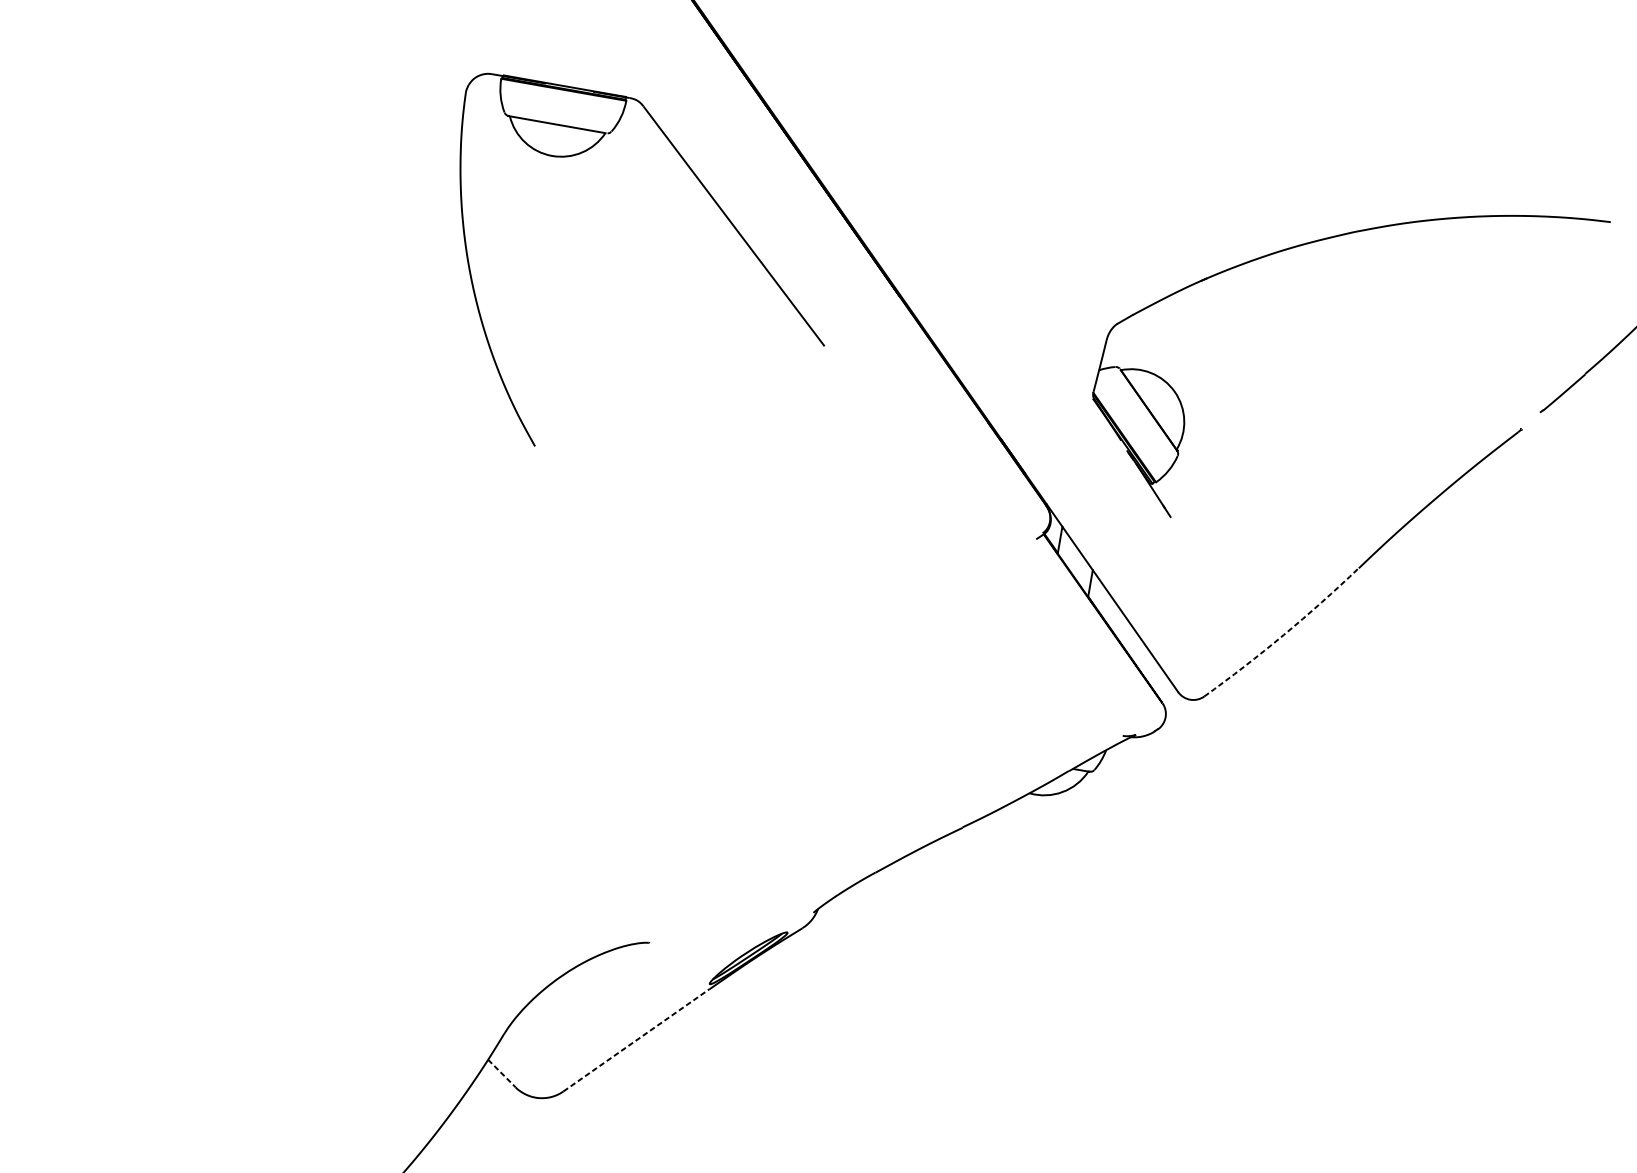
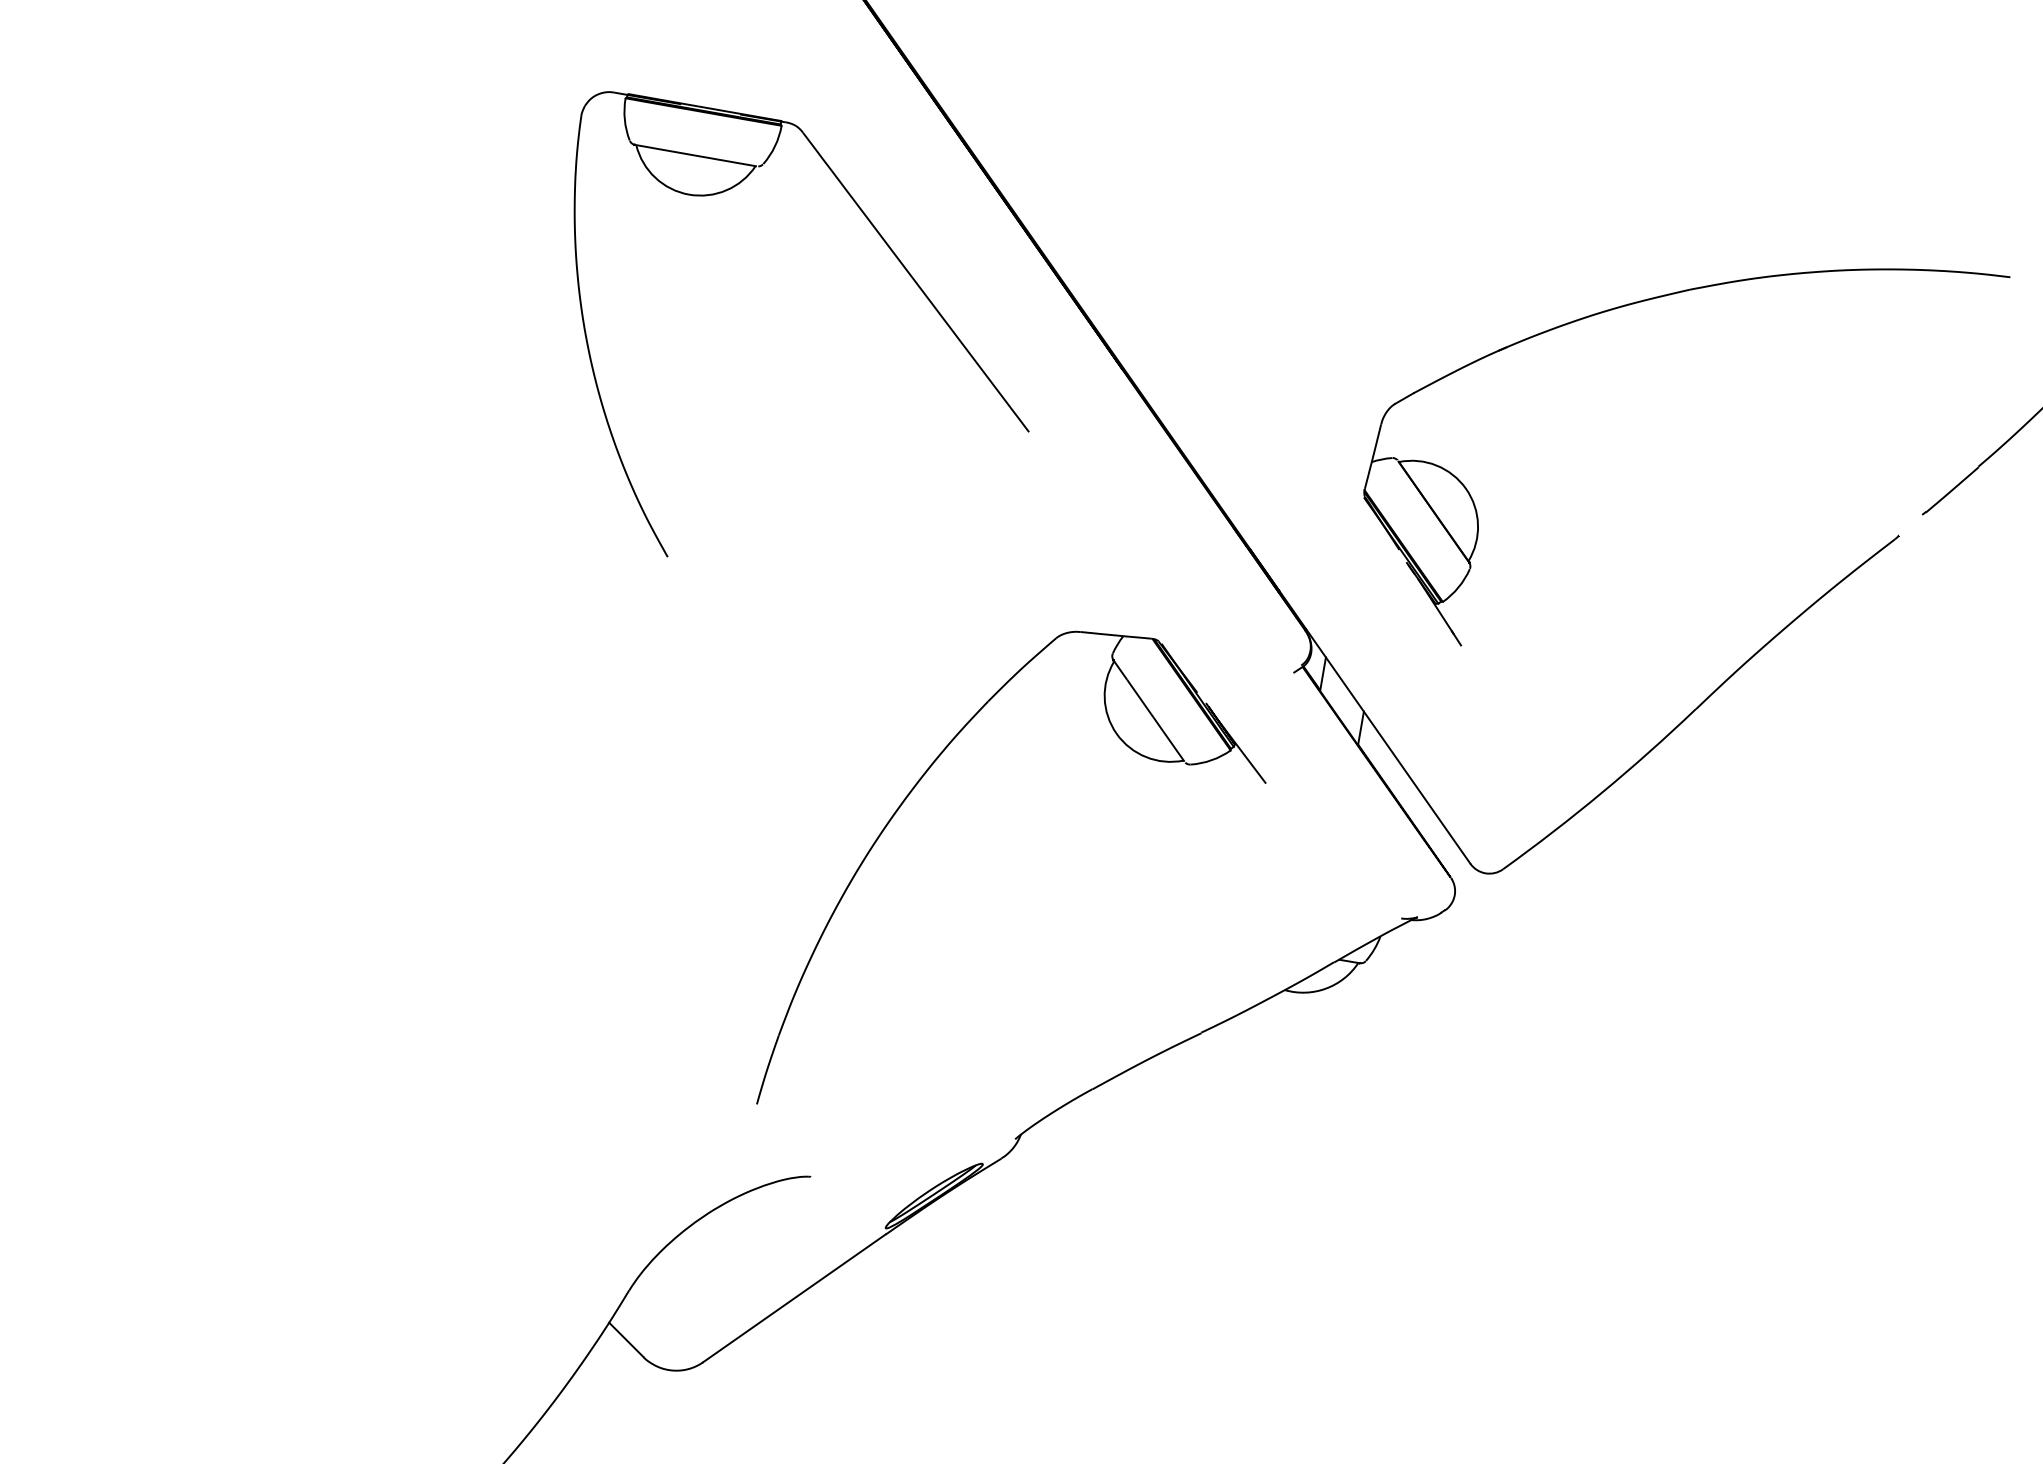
part: (731, 634) -> (912, 791), added
arc: (1283, 634) -> (1602, 792), dashed -> solid
line: (636, 1040) -> (794, 1298), dashed -> solid
line: (502, 1074) -> (626, 1340), dashed -> solid

